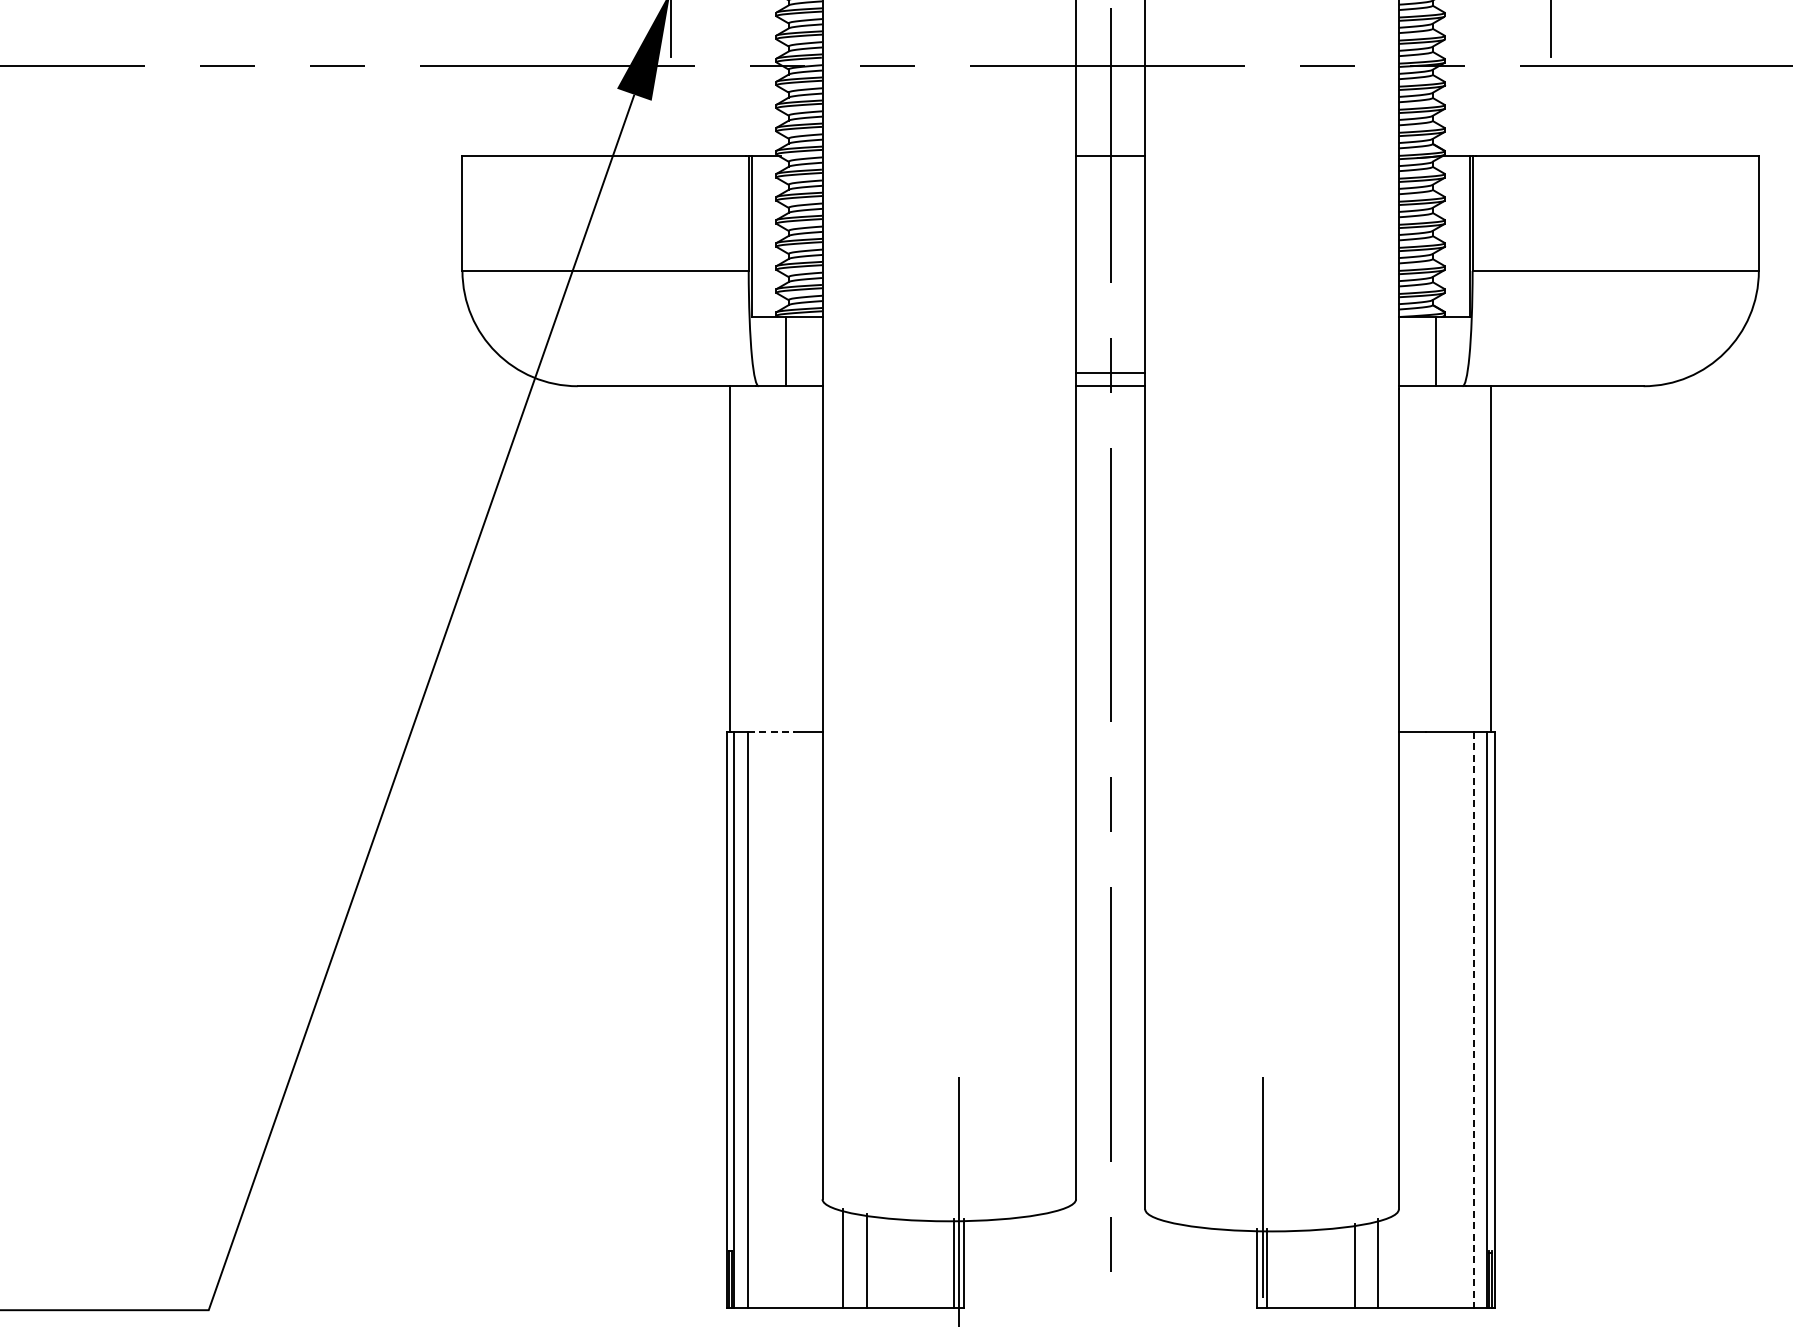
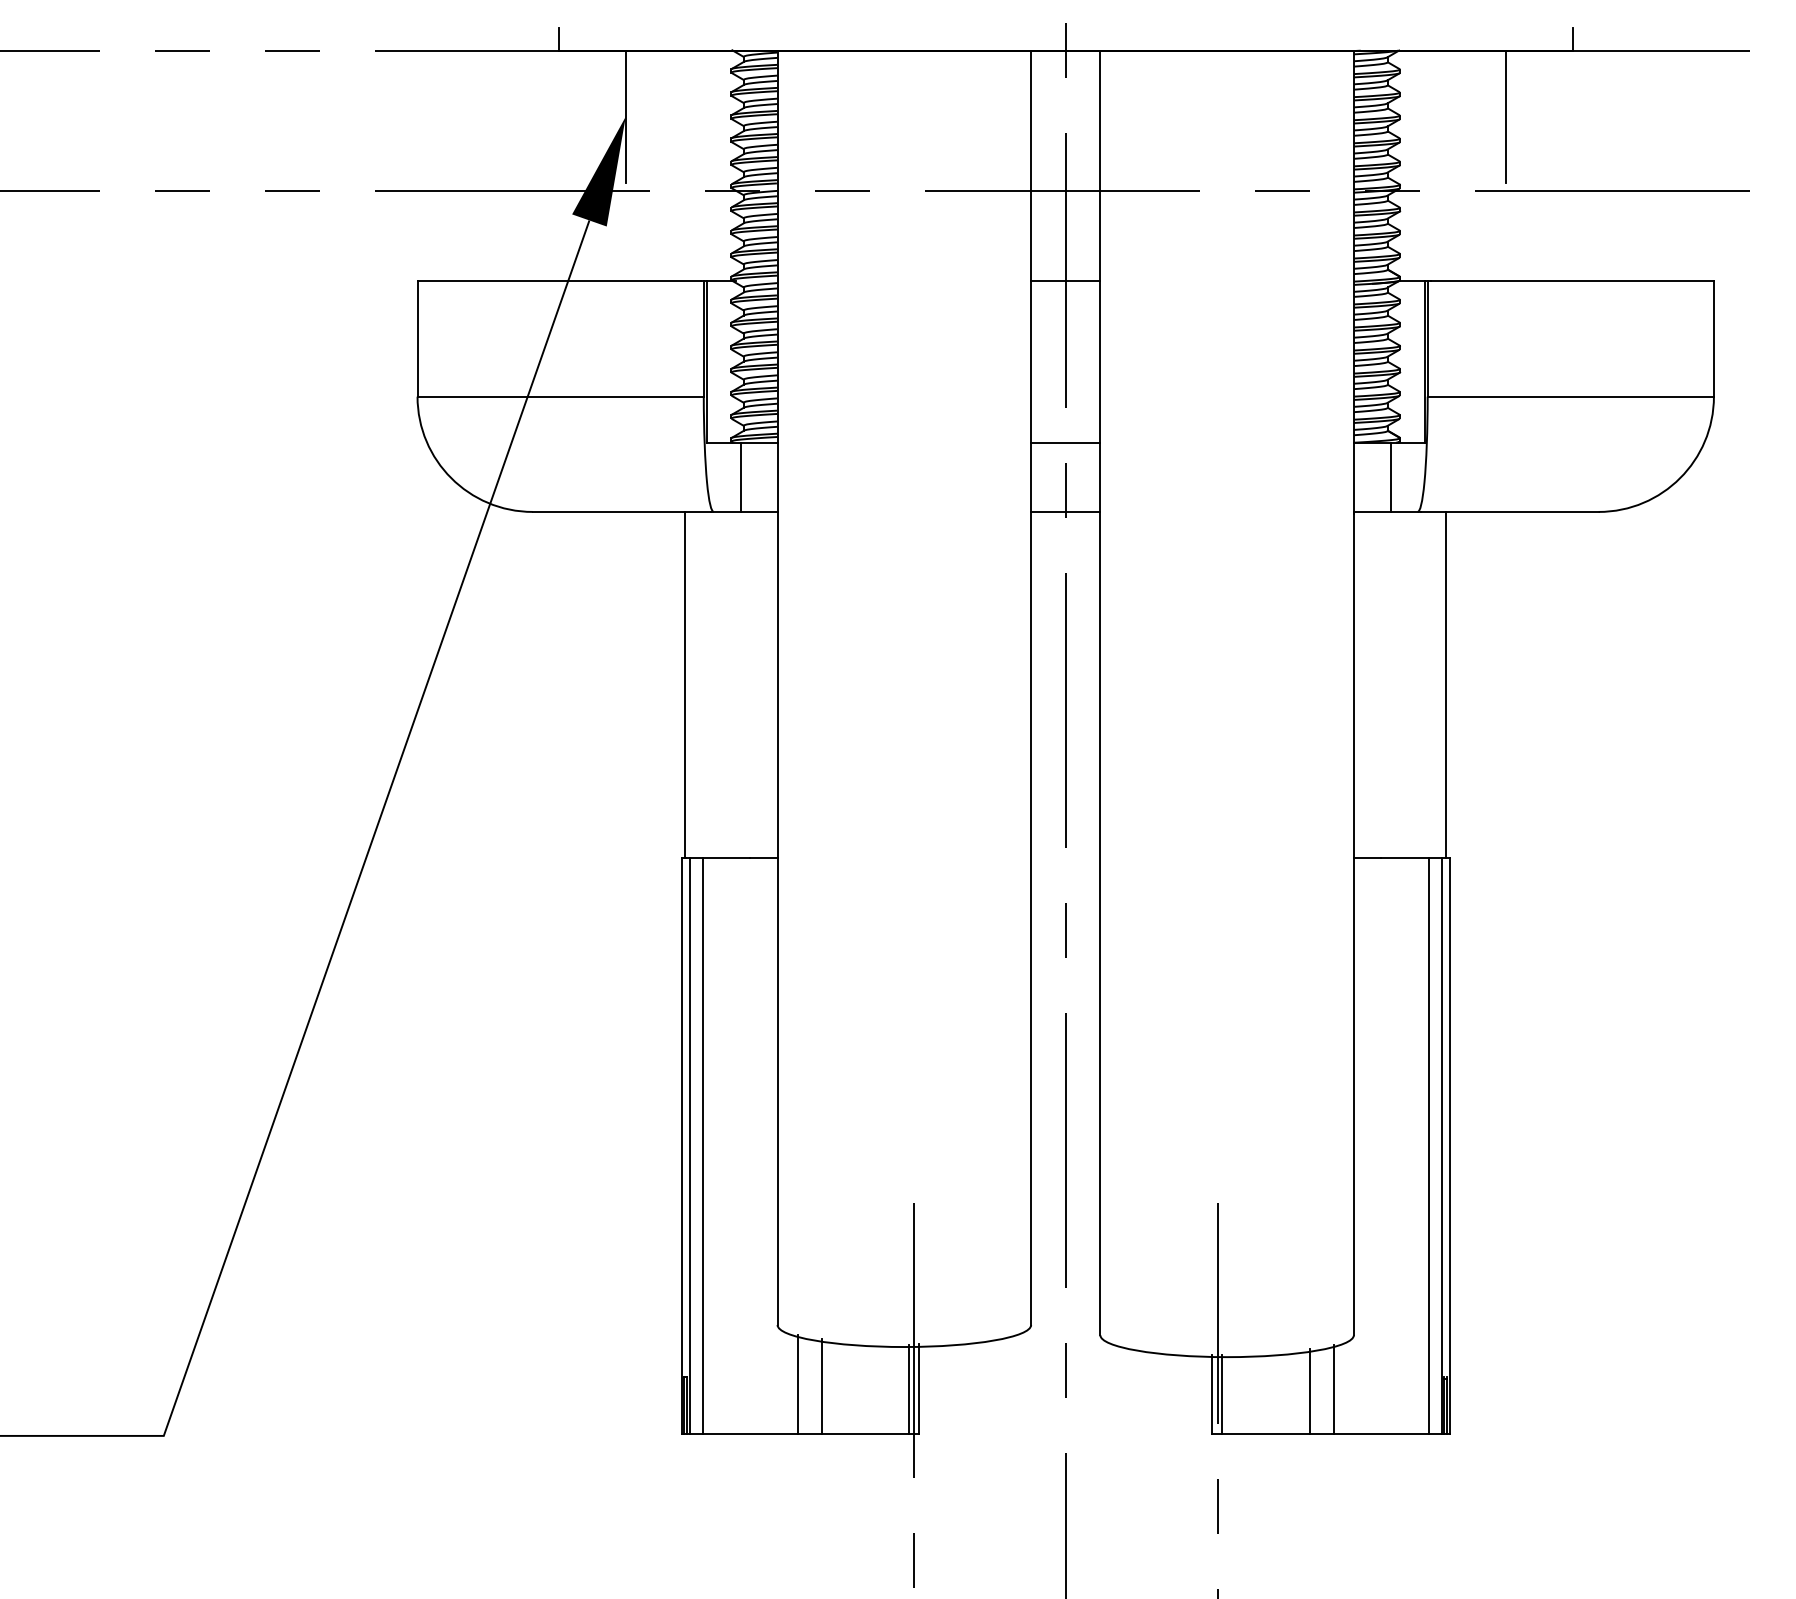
line: (1110, 372) -> (1065, 442), moved
line: (771, 731) -> (726, 857), dashed -> solid
line: (1473, 1020) -> (1428, 1146), dashed -> solid

